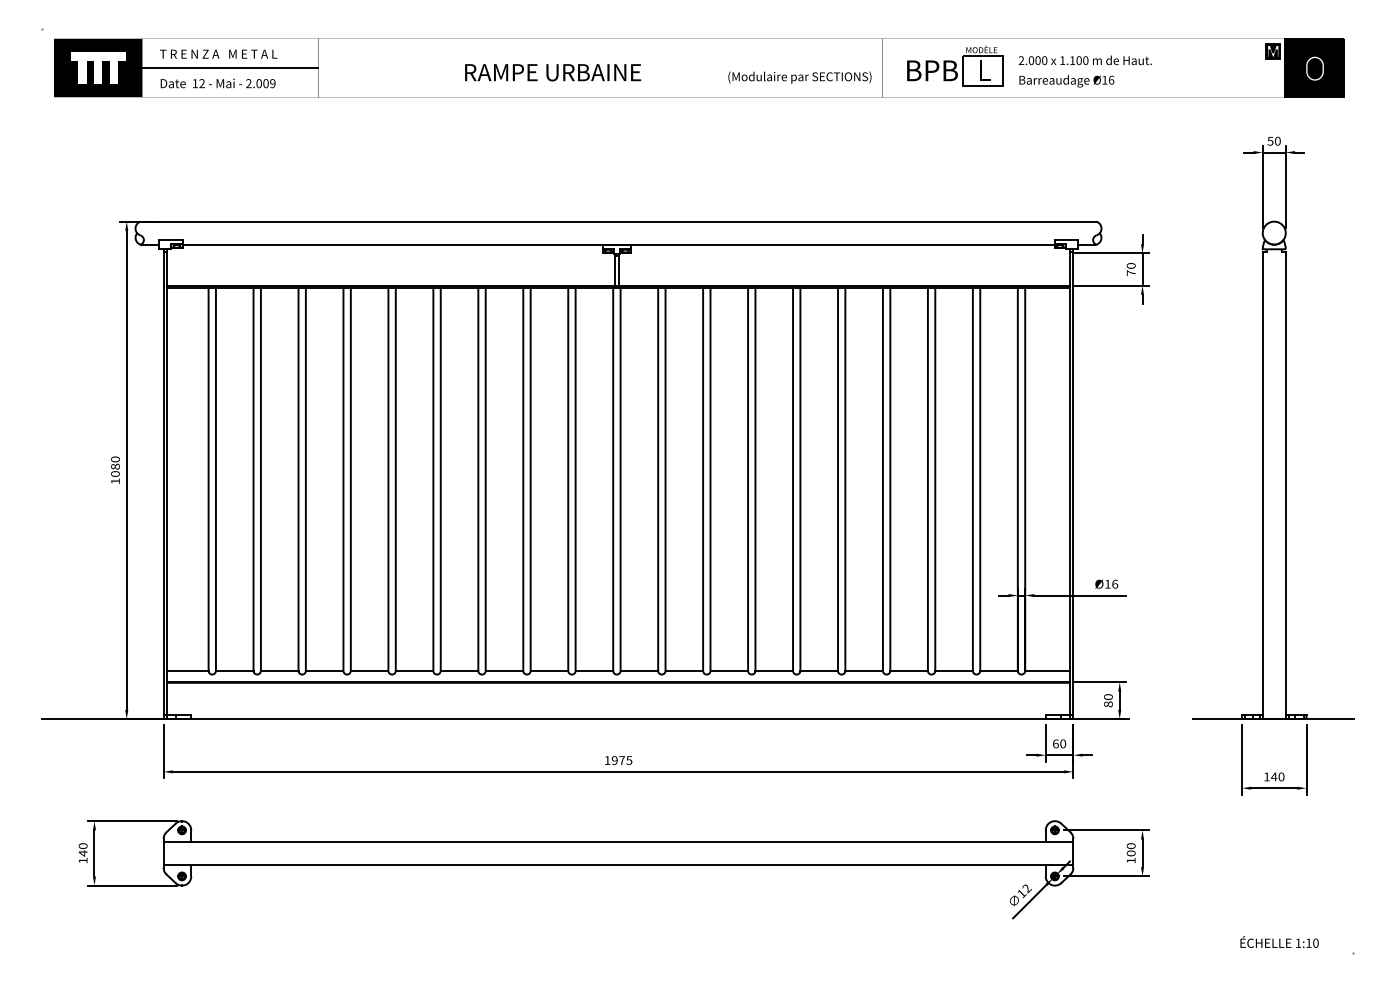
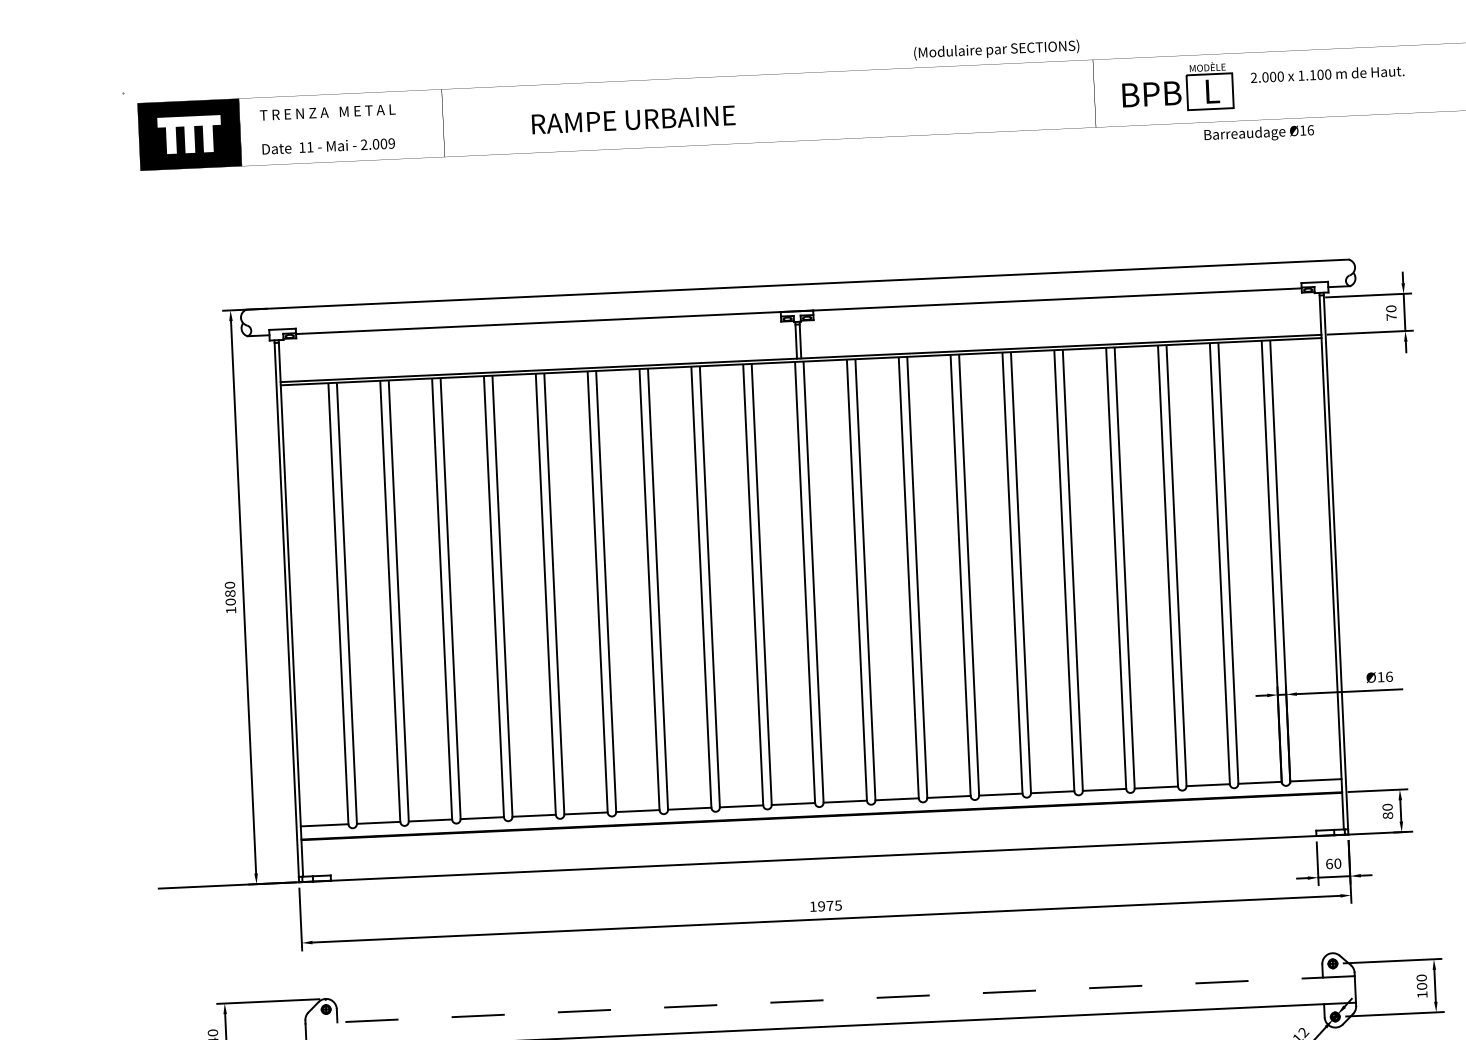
line: (230, 68) -> (342, 128), removed
text: (553, 72) -> (634, 119), moved
text: (799, 77) -> (996, 50), moved
text: (1066, 81) -> (1258, 134), moved
text: (201, 83) -> (309, 147), 12 -> 11
line: (618, 841) -> (830, 999), solid -> dashed

